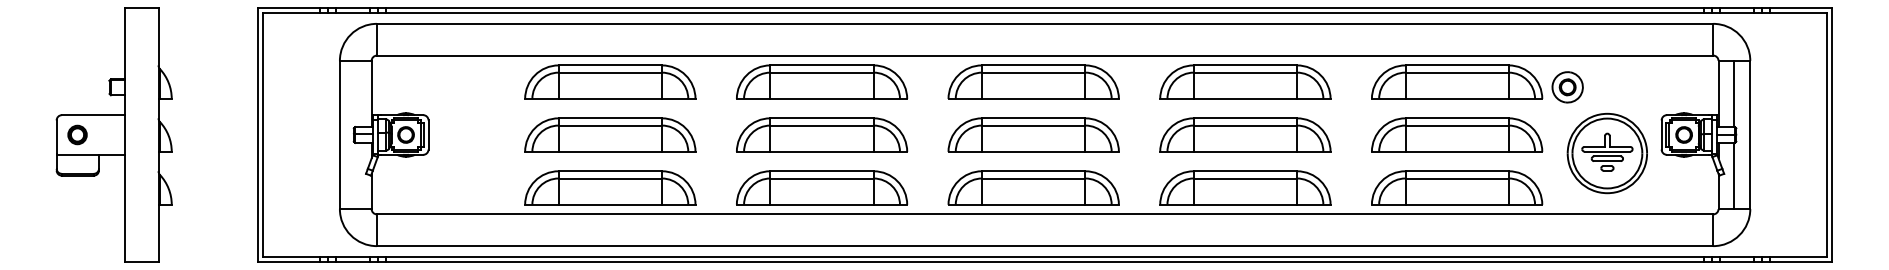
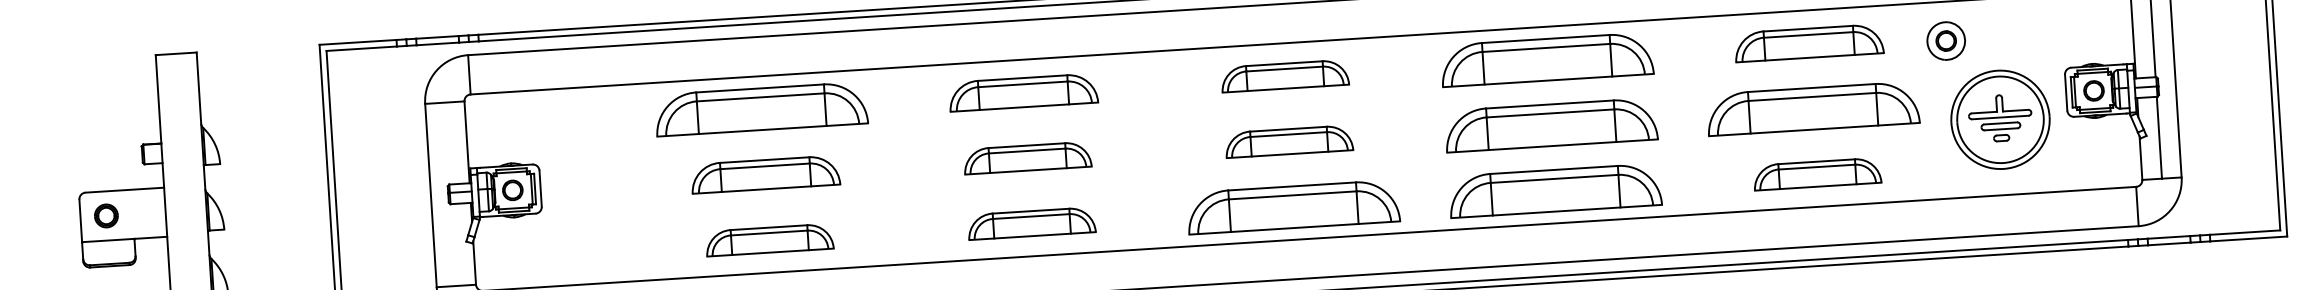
part: (822, 81) -> (1023, 91), size x0.7
part: (1033, 81) -> (1284, 75), size x0.6
part: (1457, 81) -> (1809, 42), size x0.7
part: (610, 134) -> (765, 173), size x0.7
part: (822, 134) -> (1027, 157), size x0.6
part: (1033, 134) -> (1289, 140), size x0.6
part: (610, 187) -> (769, 239), size x0.6
part: (822, 187) -> (1032, 222), size x0.6
part: (1457, 187) -> (1817, 173), size x0.6

